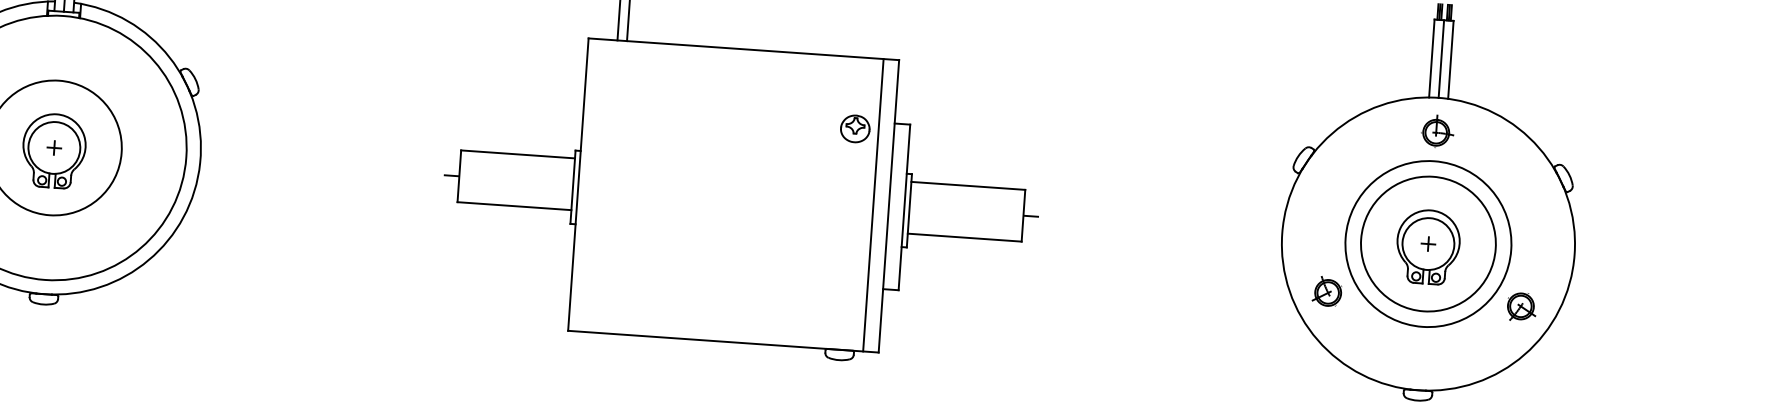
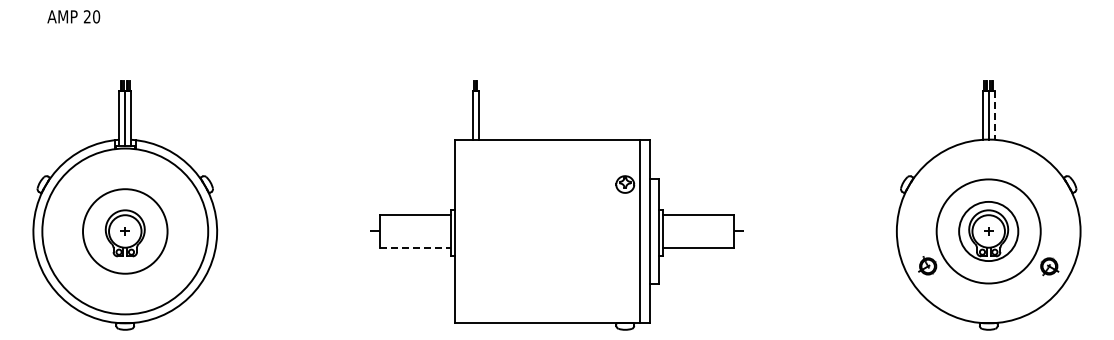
line: (1450, 60) -> (994, 115), solid -> dashed
part: (1437, 131) -> (989, 160), removed
line: (514, 205) -> (415, 247), solid -> dashed
circle: (1428, 244) -> (988, 231), size x0.7

